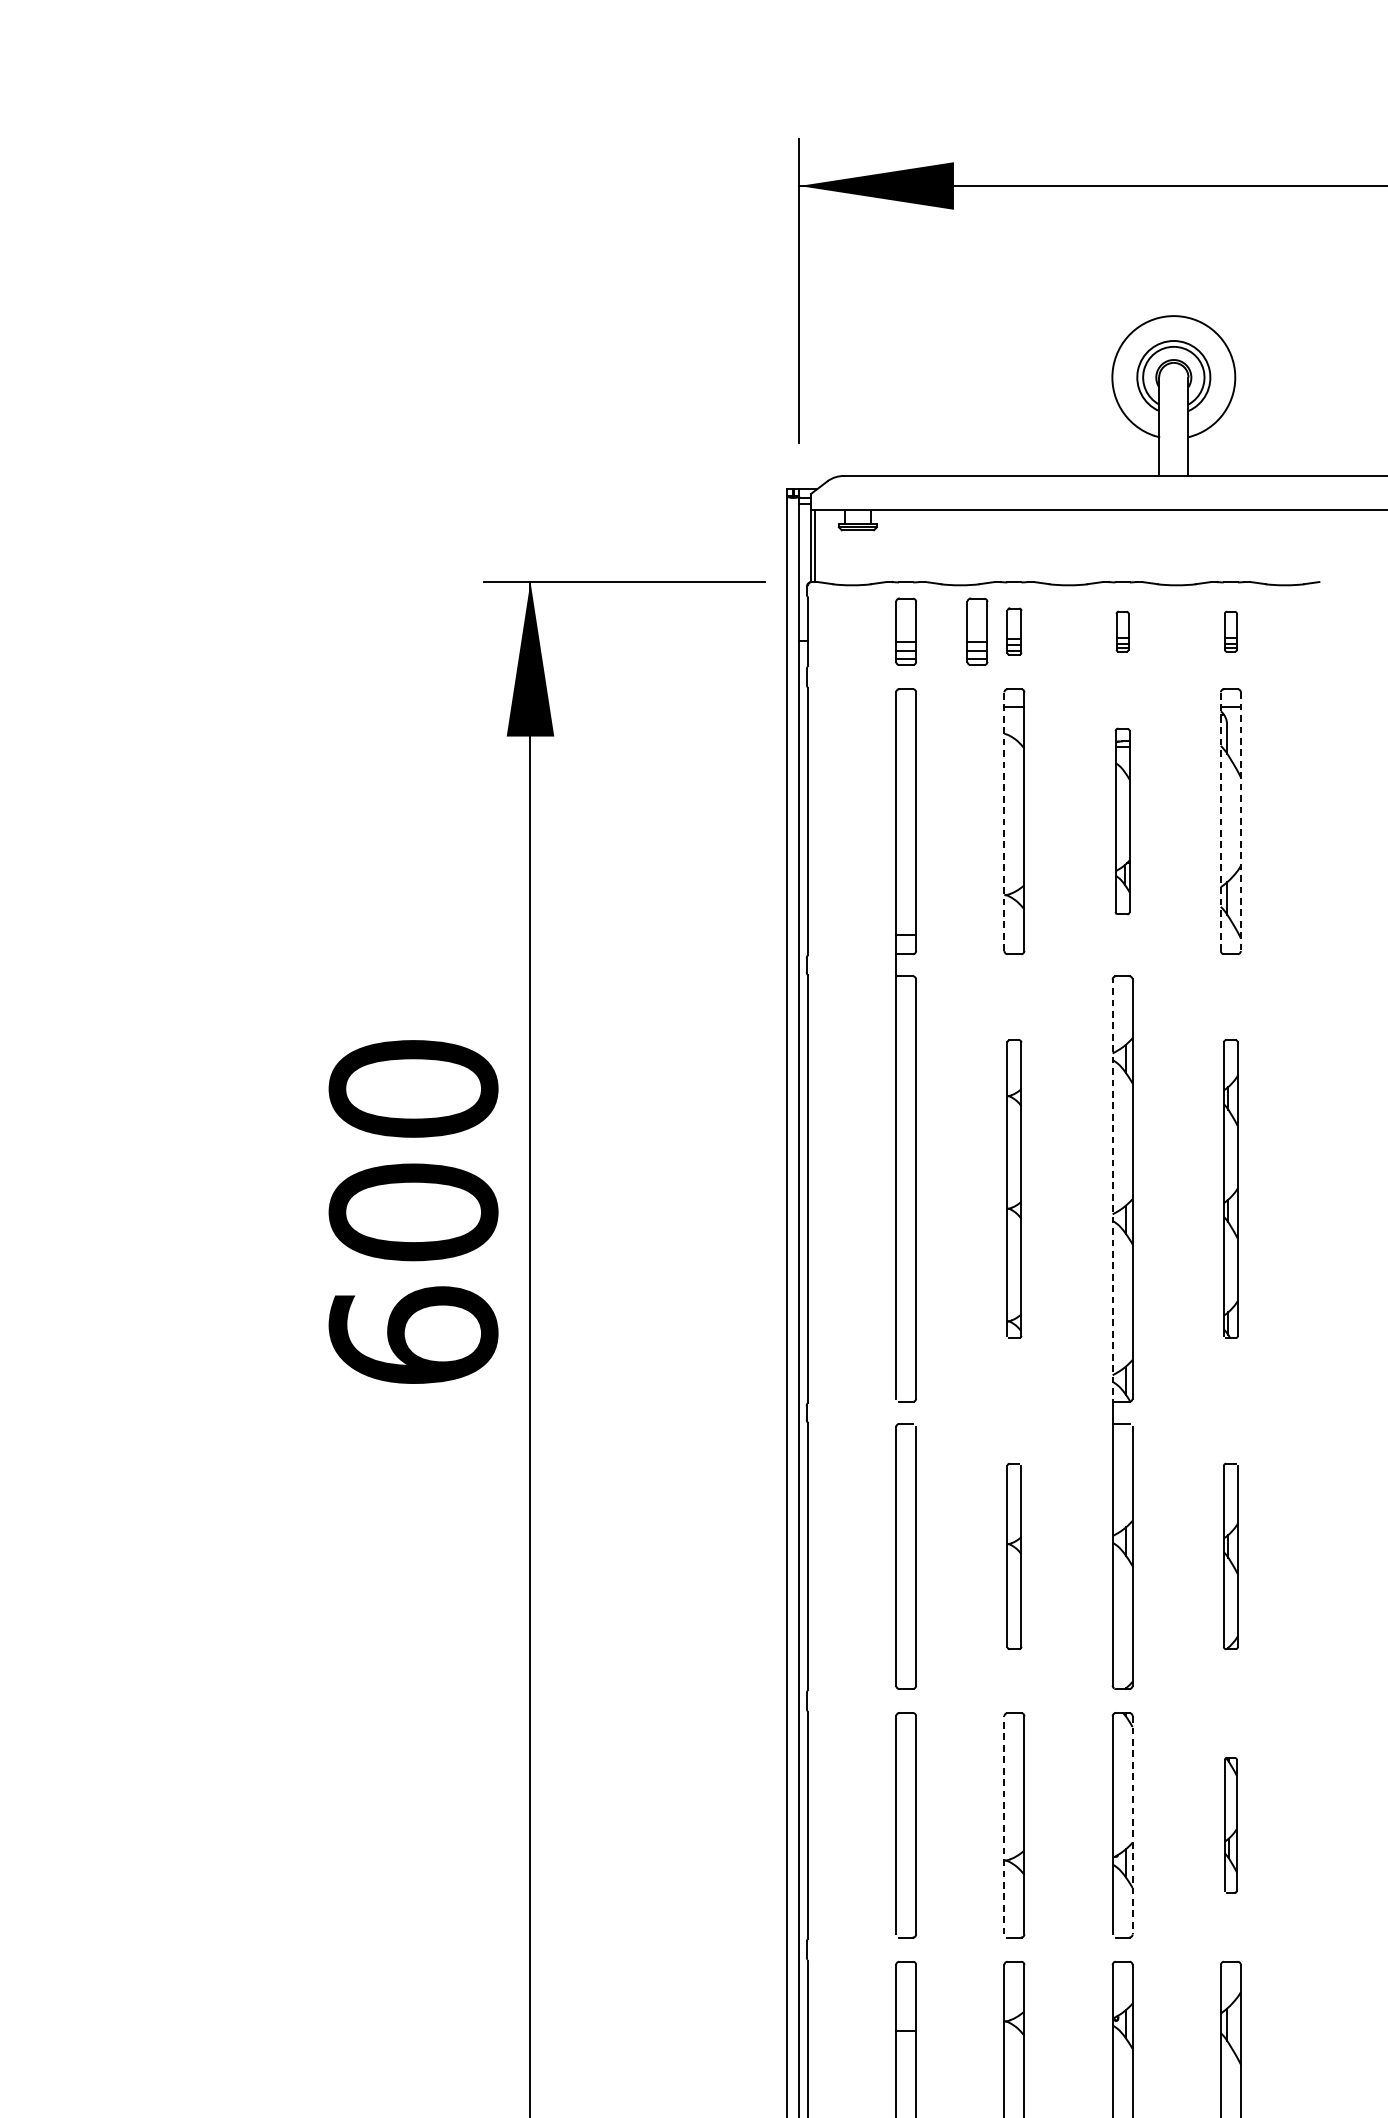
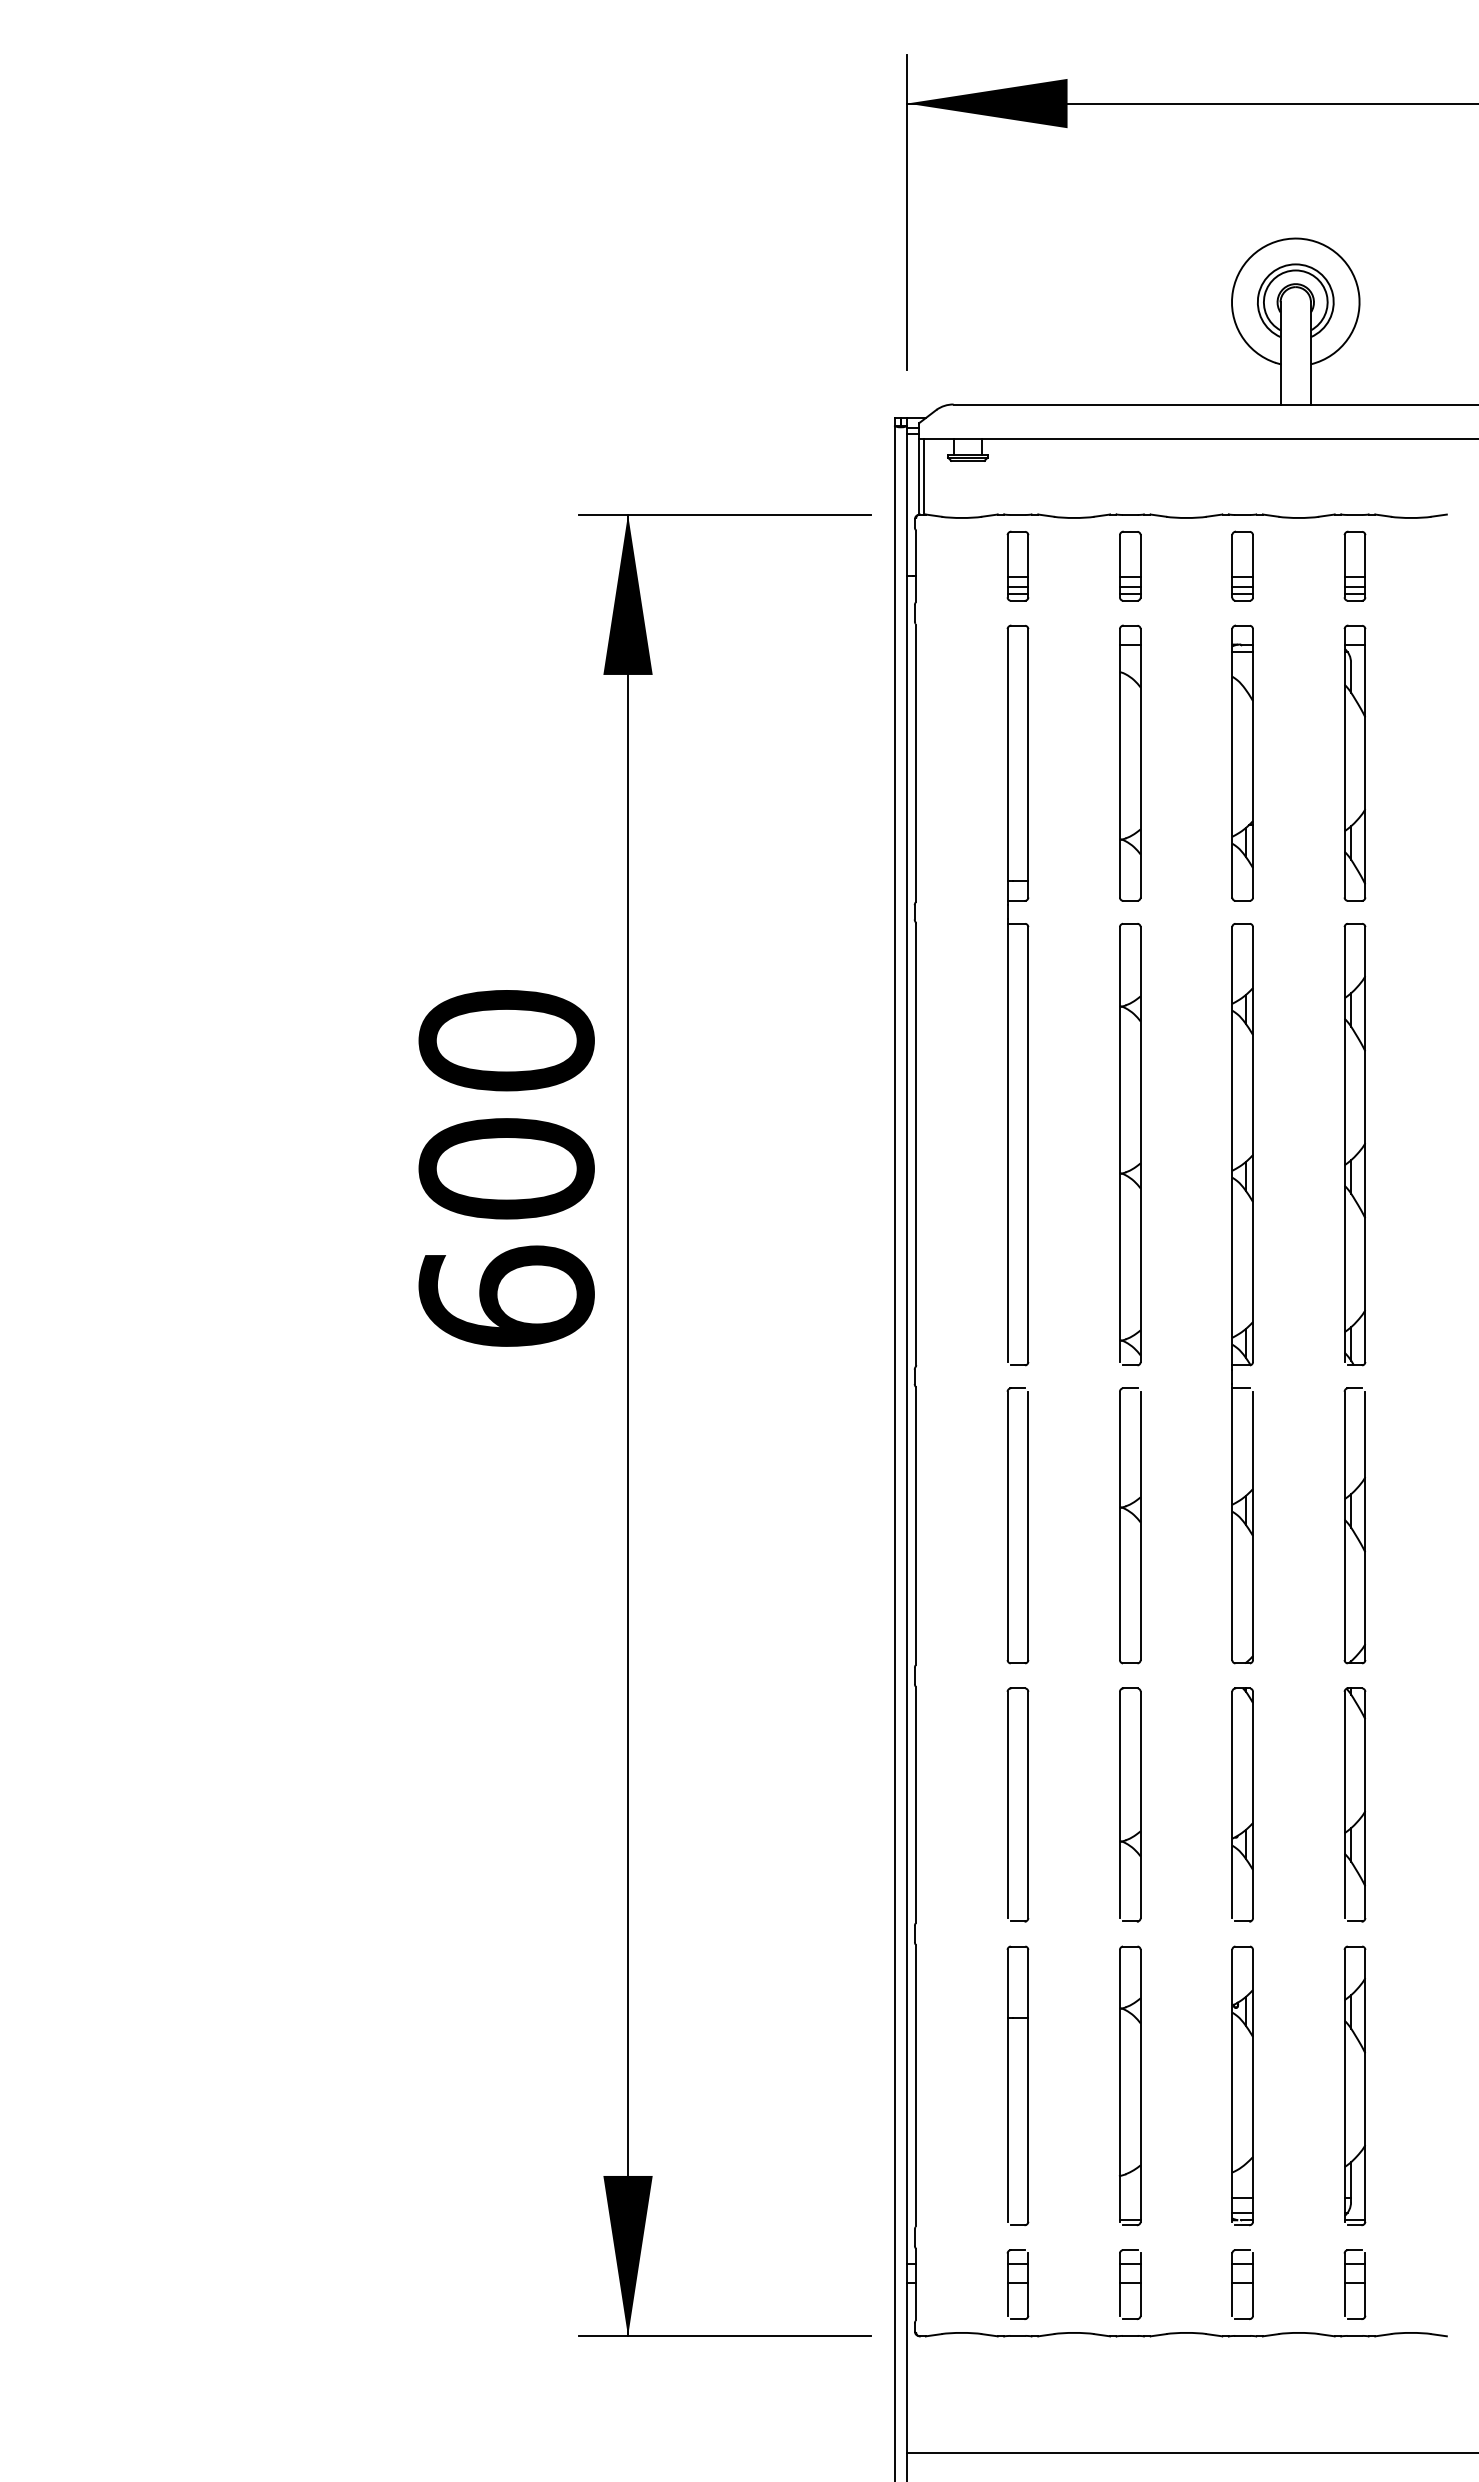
part: (977, 631) -> (1091, 565), removed
part: (1014, 631) -> (1130, 565), size x1.43
part: (1122, 631) -> (1242, 565), size x1.67
part: (1230, 631) -> (1354, 565), size x1.67
line: (1003, 820) -> (1119, 762), dashed -> solid
part: (1122, 820) -> (1242, 762), size x1.43
line: (1220, 820) -> (1344, 762), dashed -> solid
line: (1241, 821) -> (1365, 763), dashed -> solid
part: (1014, 1188) -> (1130, 1144), size x1.43
part: (1230, 1188) -> (1354, 1144), size x1.43
line: (1112, 1192) -> (1232, 1148), dashed -> solid
part: (1014, 1556) -> (1130, 1525), size x1.43
part: (1230, 1556) -> (1354, 1525), size x1.43
line: (1003, 1824) -> (1119, 1804), dashed -> solid
part: (1230, 1824) -> (1354, 1804), size x1.67
line: (1133, 1825) -> (1253, 1805), dashed -> solid

